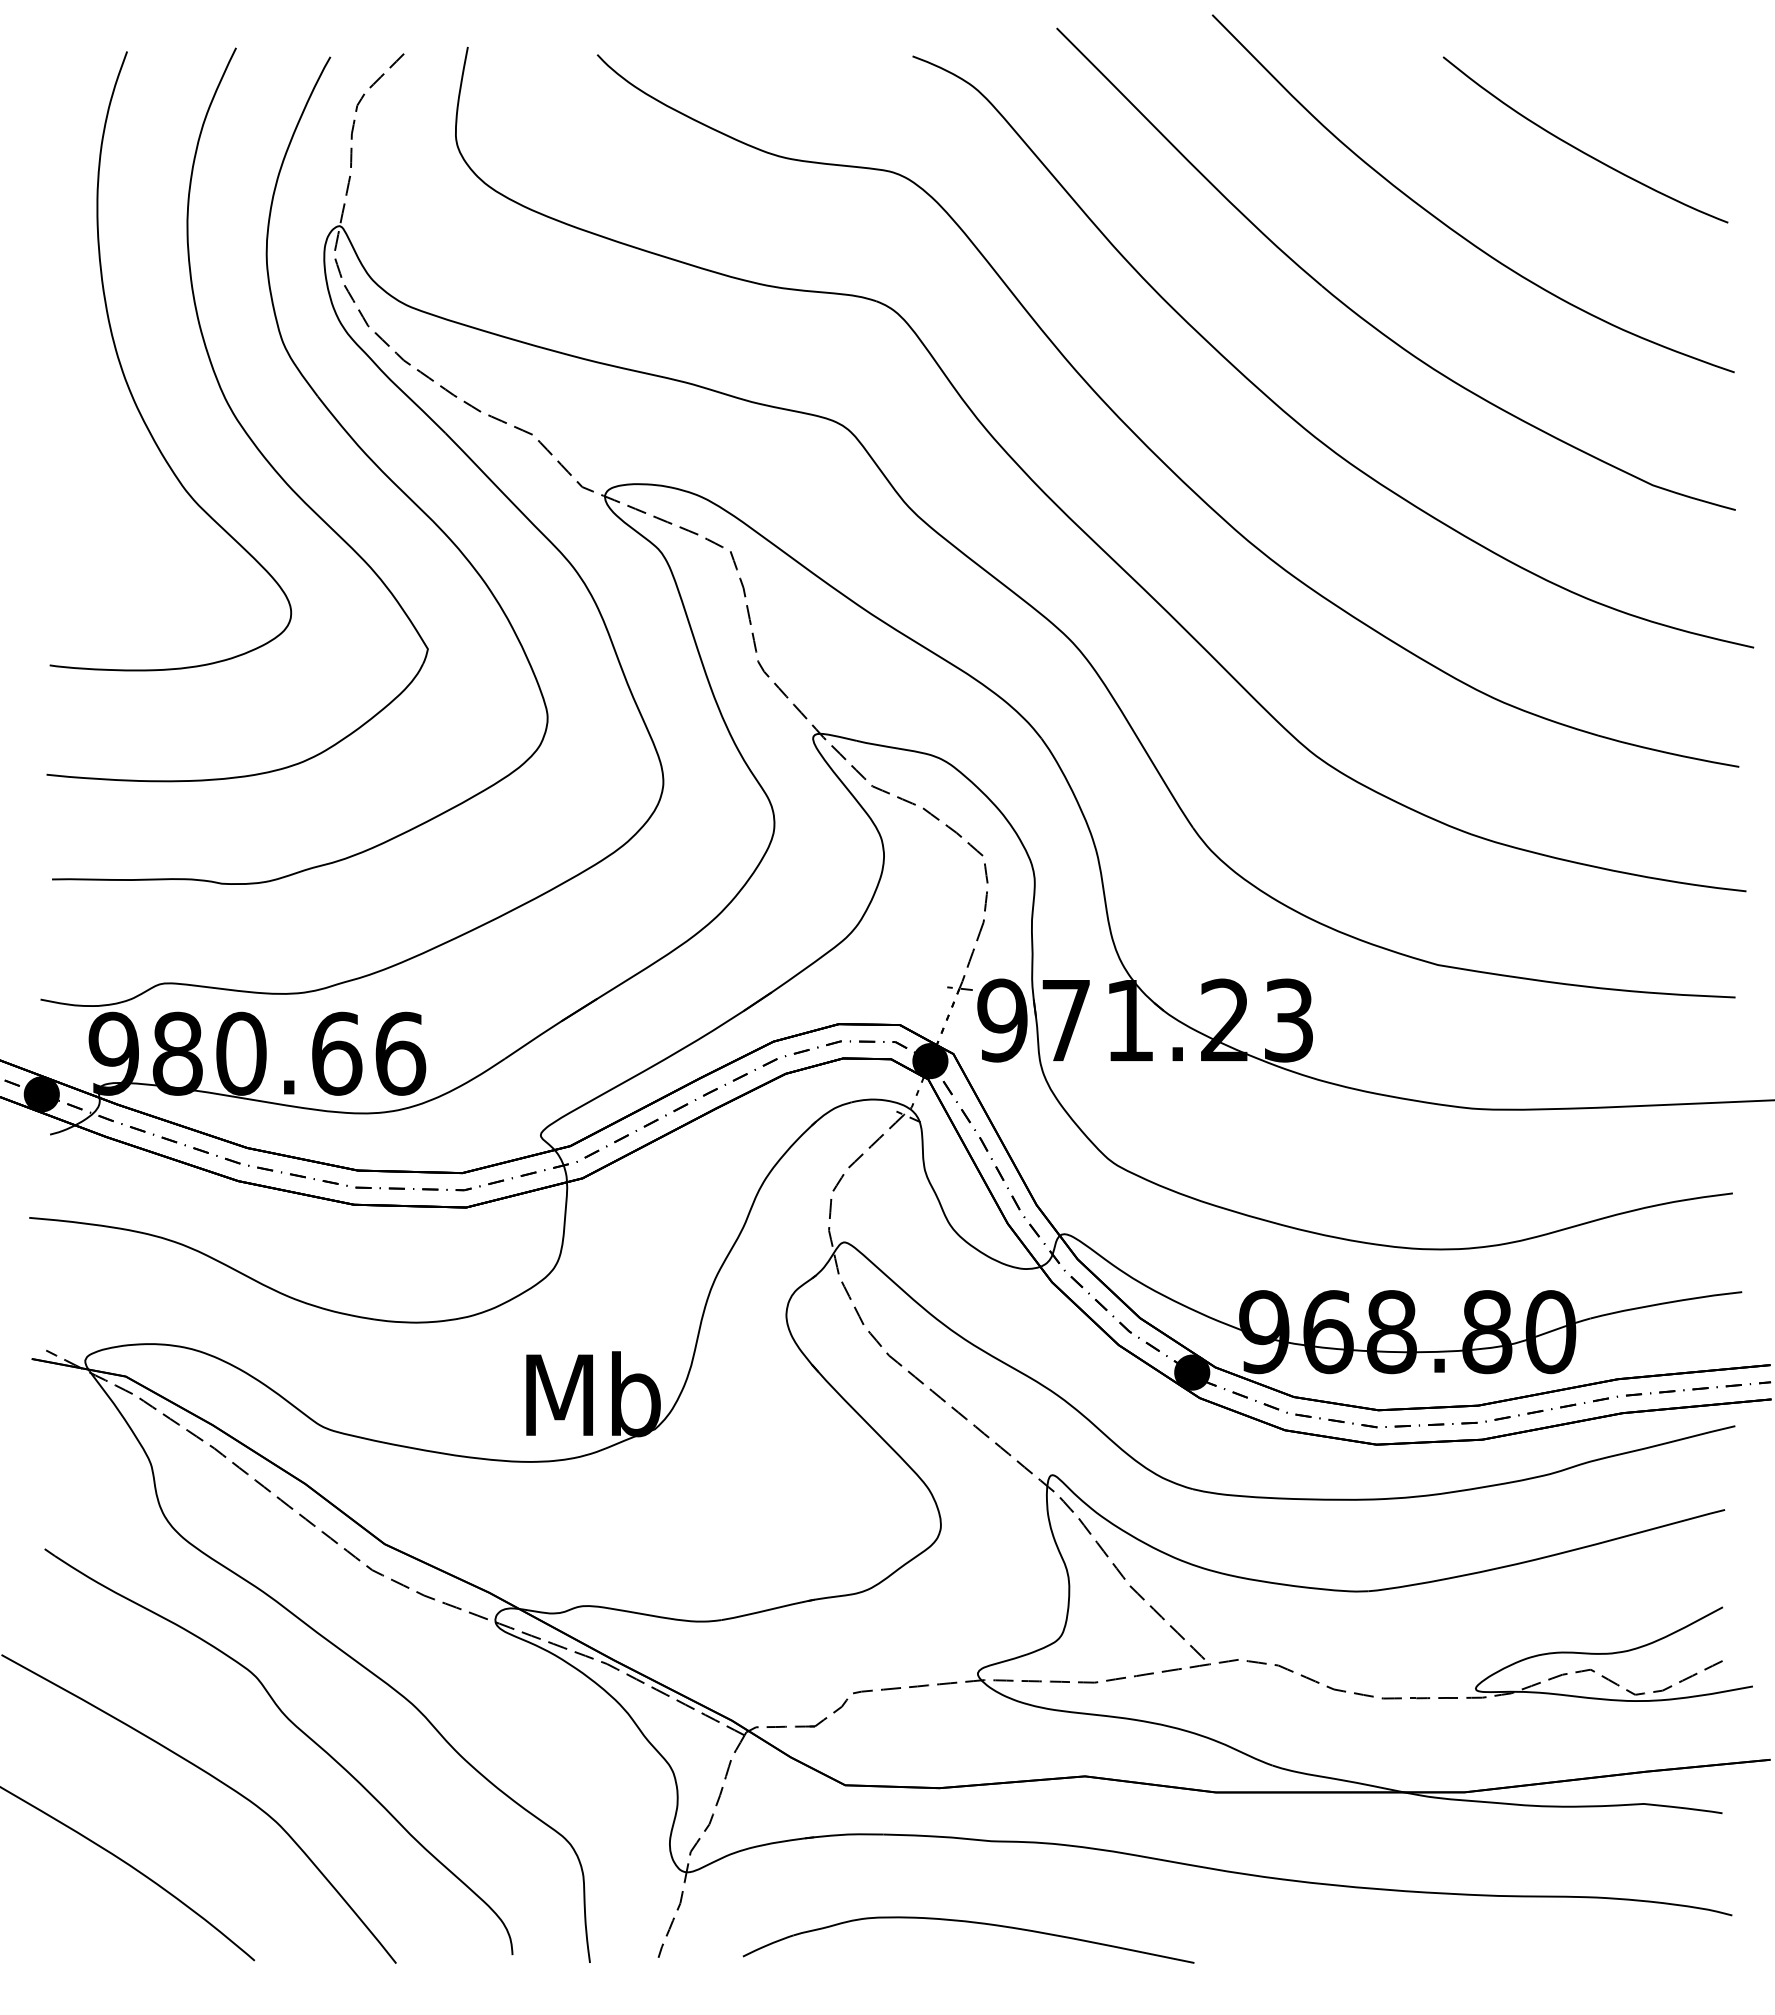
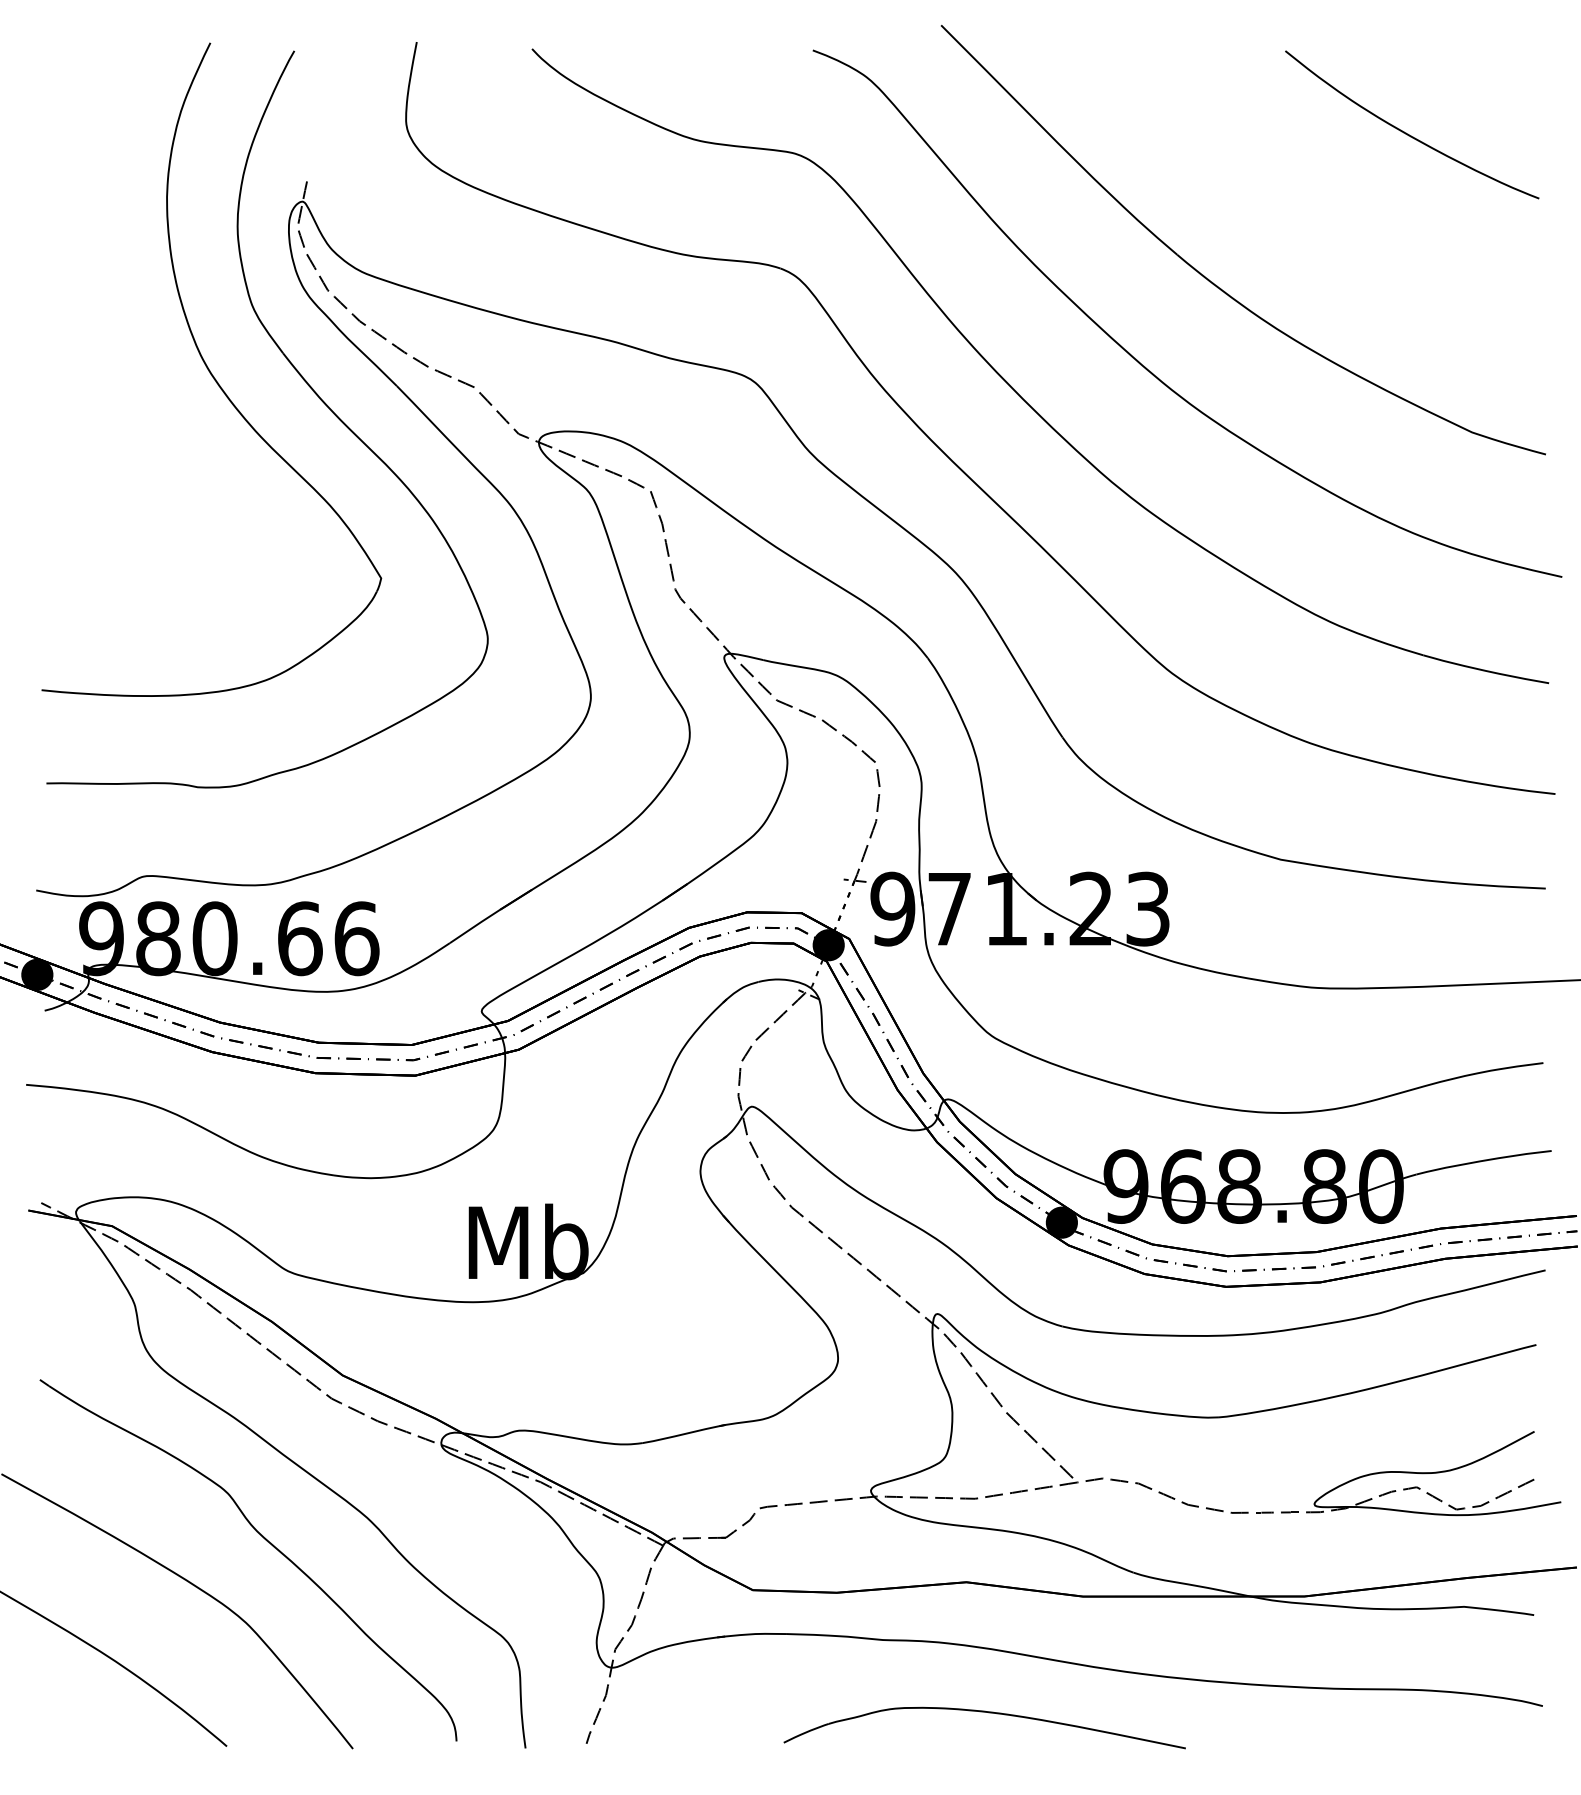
curve: (355, 121) -> (316, 108), removed
curve: (1448, 225) -> (1290, 201), removed
curve: (126, 378) -> (112, 337), removed
part: (972, 1923) -> (988, 1713), moved

